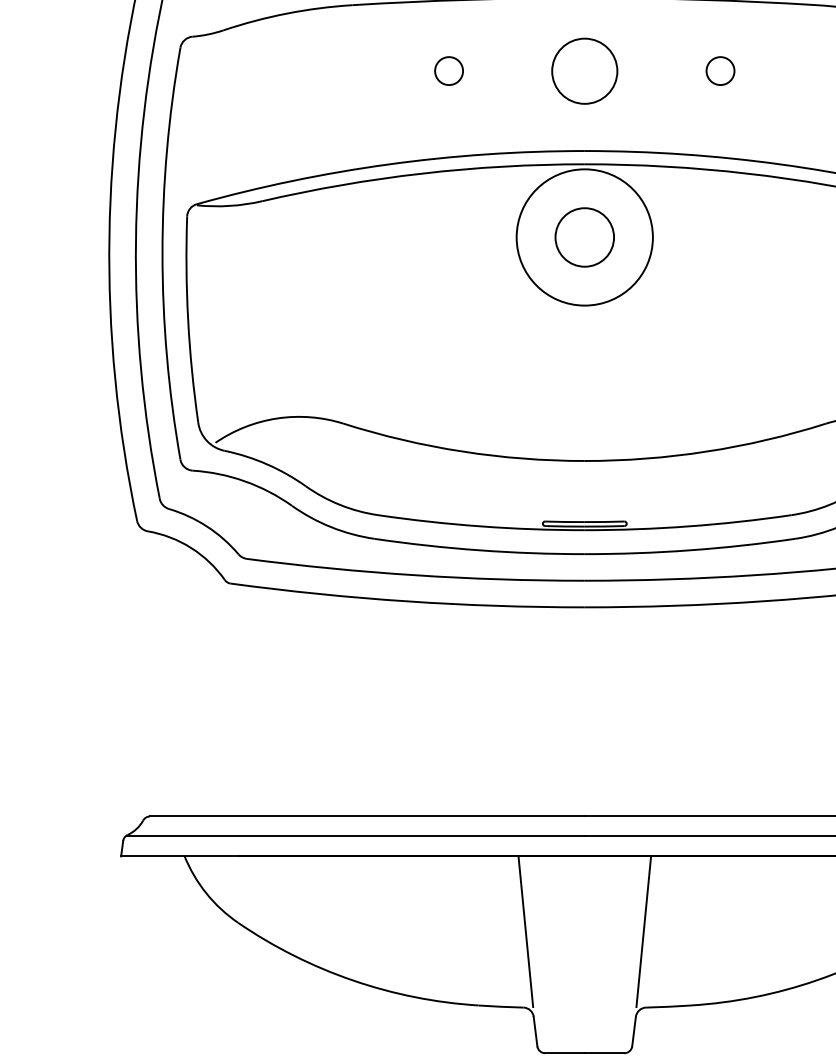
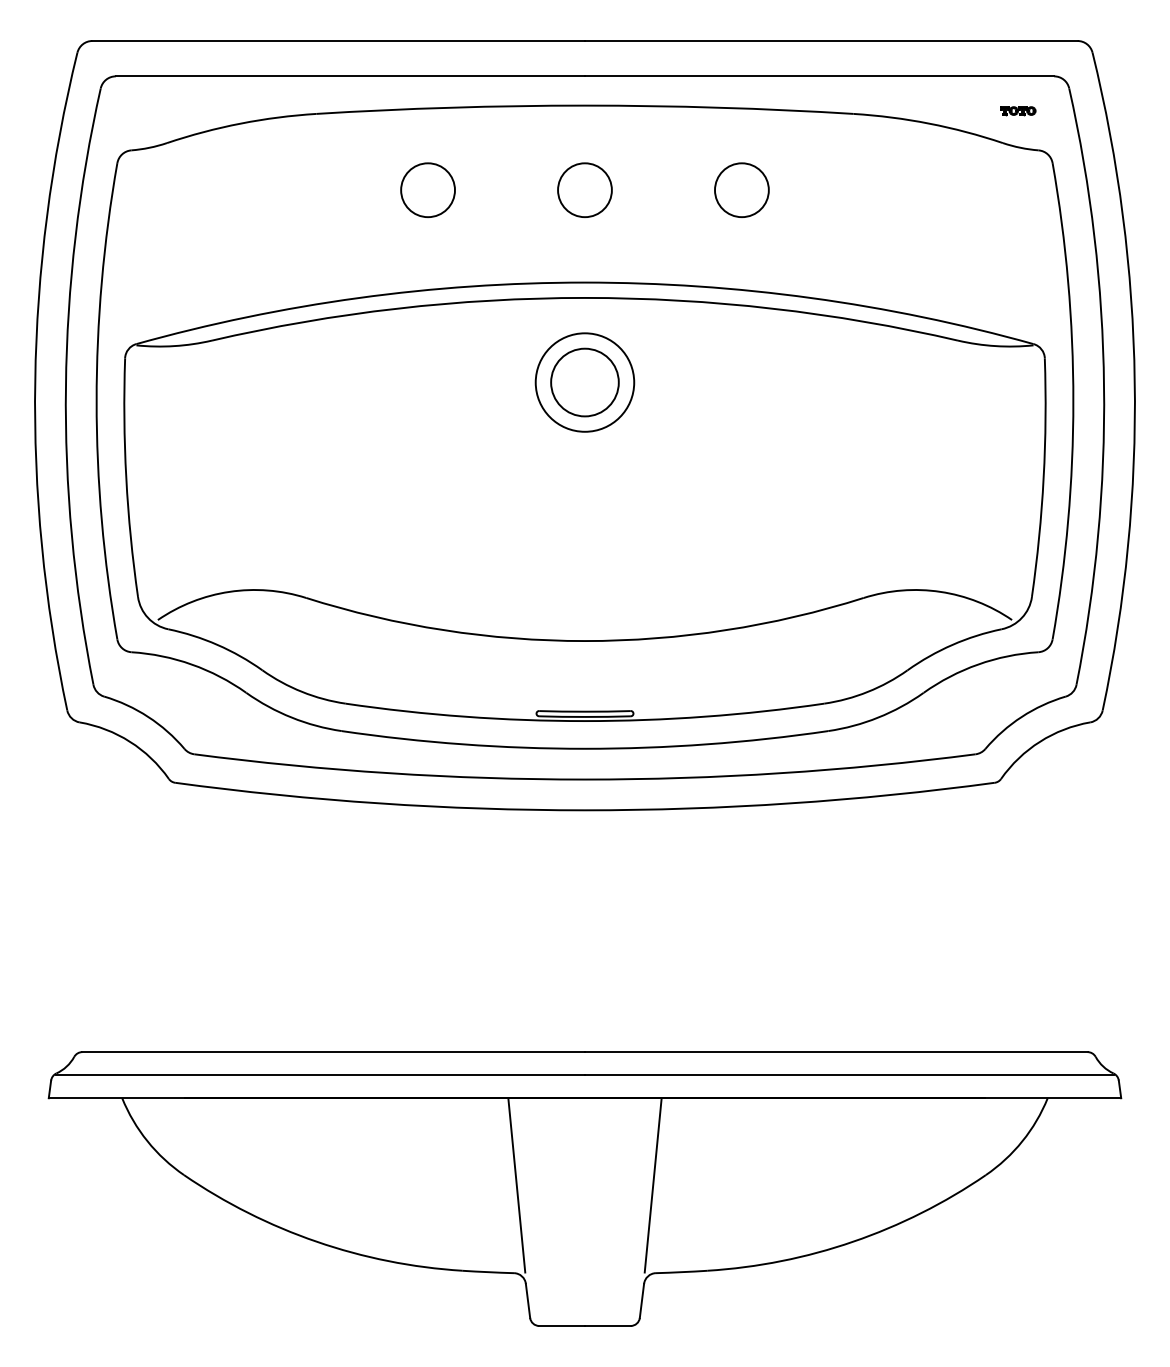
circle: (448, 70) -> (427, 189), size x1.67
circle: (584, 70) -> (584, 189), size x0.71
circle: (720, 70) -> (741, 189), size x1.67
circle: (584, 237) -> (584, 382), size x0.62

